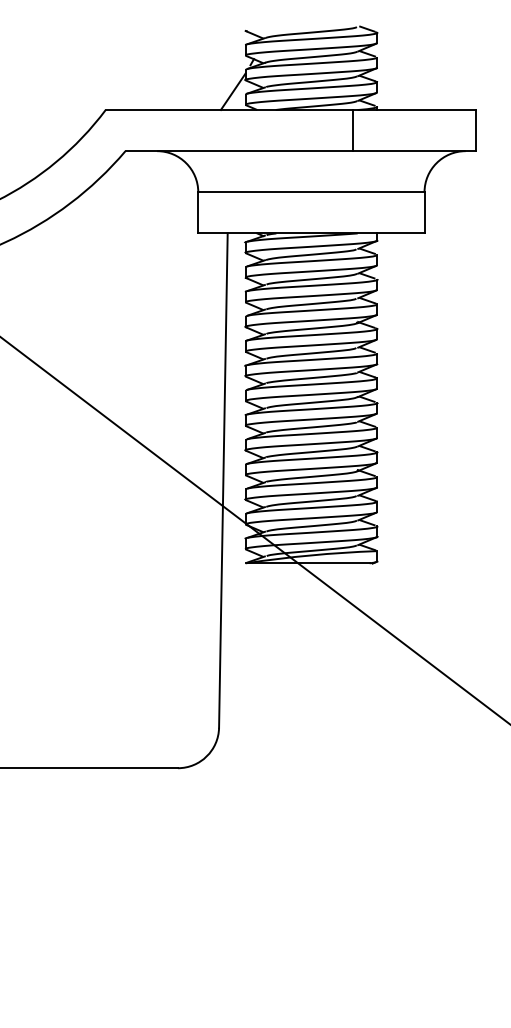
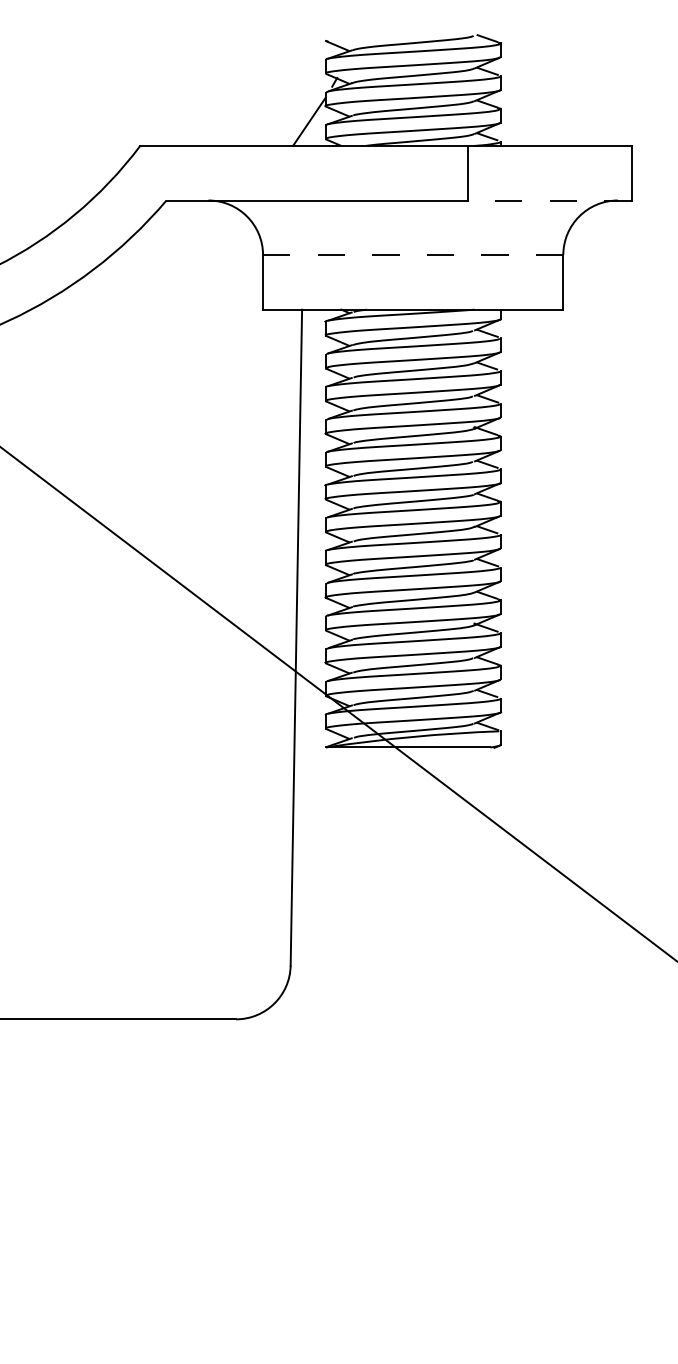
line: (414, 151) -> (549, 200), solid -> dashed
line: (310, 192) -> (411, 255), solid -> dashed

